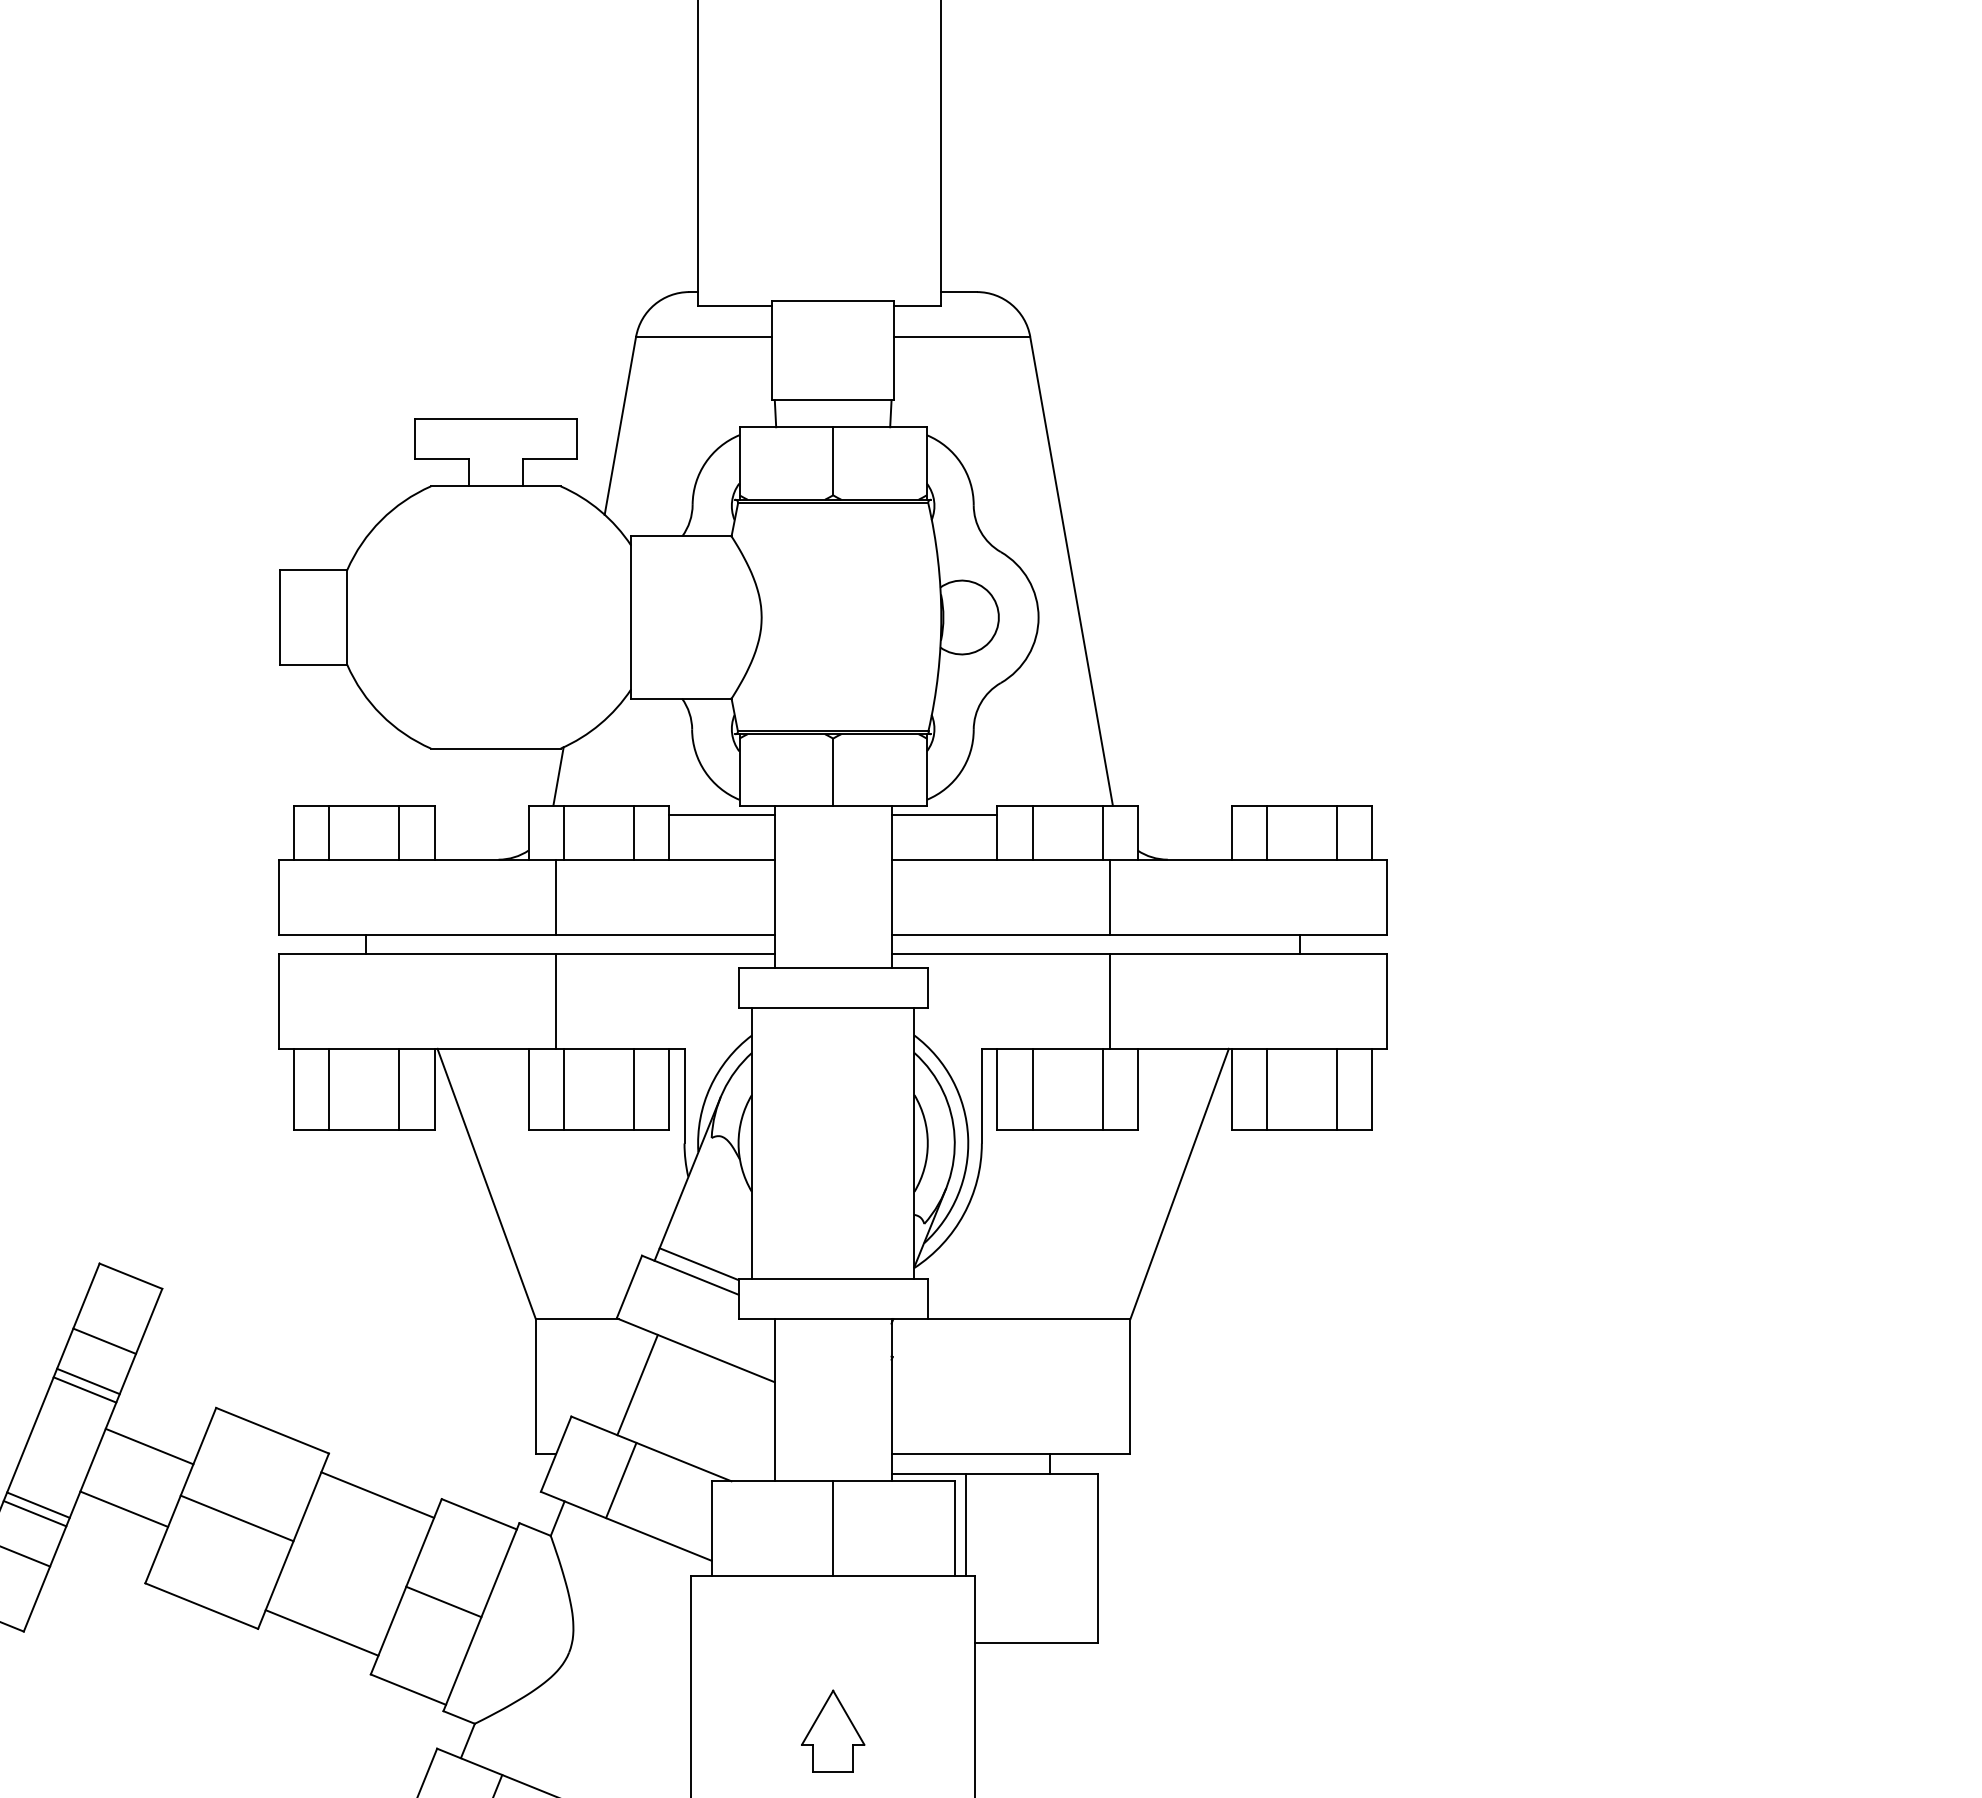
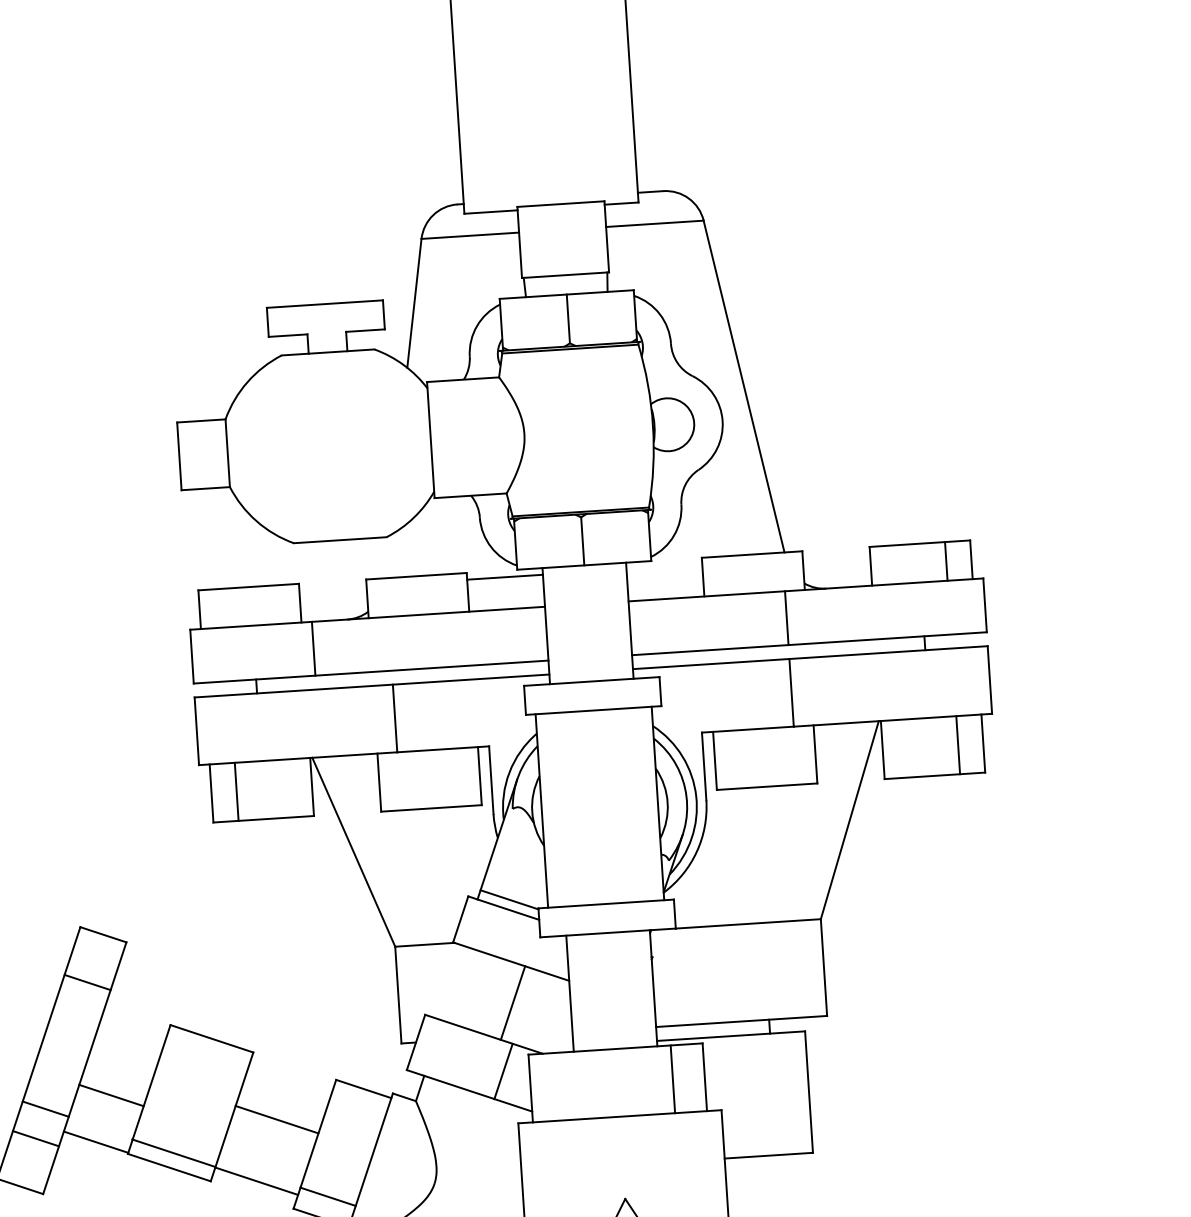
line: (558, 776) -> (386, 557), removed
line: (944, 814) -> (664, 566), removed
line: (329, 832) -> (225, 607), removed
line: (399, 832) -> (275, 604), removed
line: (563, 832) -> (392, 597), removed
line: (633, 832) -> (442, 593), removed
line: (1032, 832) -> (728, 575), removed
line: (1102, 832) -> (778, 572), removed
line: (1266, 832) -> (895, 564), removed
line: (556, 896) -> (313, 648), moved
line: (399, 1088) -> (286, 787), removed
line: (563, 1088) -> (404, 780), removed
line: (633, 1088) -> (454, 777), removed
line: (1032, 1088) -> (740, 758), removed
line: (1102, 1088) -> (790, 755), removed
line: (1266, 1088) -> (907, 747), removed
line: (88, 1381) -> (77, 1012), removed
line: (637, 1384) -> (512, 1002), moved
line: (84, 1389) -> (75, 1017), removed
line: (149, 1446) -> (111, 1095), moved
line: (621, 1480) -> (503, 1071), moved
line: (377, 1494) -> (276, 1119), moved
line: (38, 1504) -> (47, 1102), removed
line: (124, 1508) -> (96, 1141), moved
line: (236, 1518) -> (173, 1153), moved
line: (965, 1524) -> (712, 1073), removed
line: (833, 1528) -> (673, 1079), moved
line: (443, 1601) -> (327, 1196), moved

